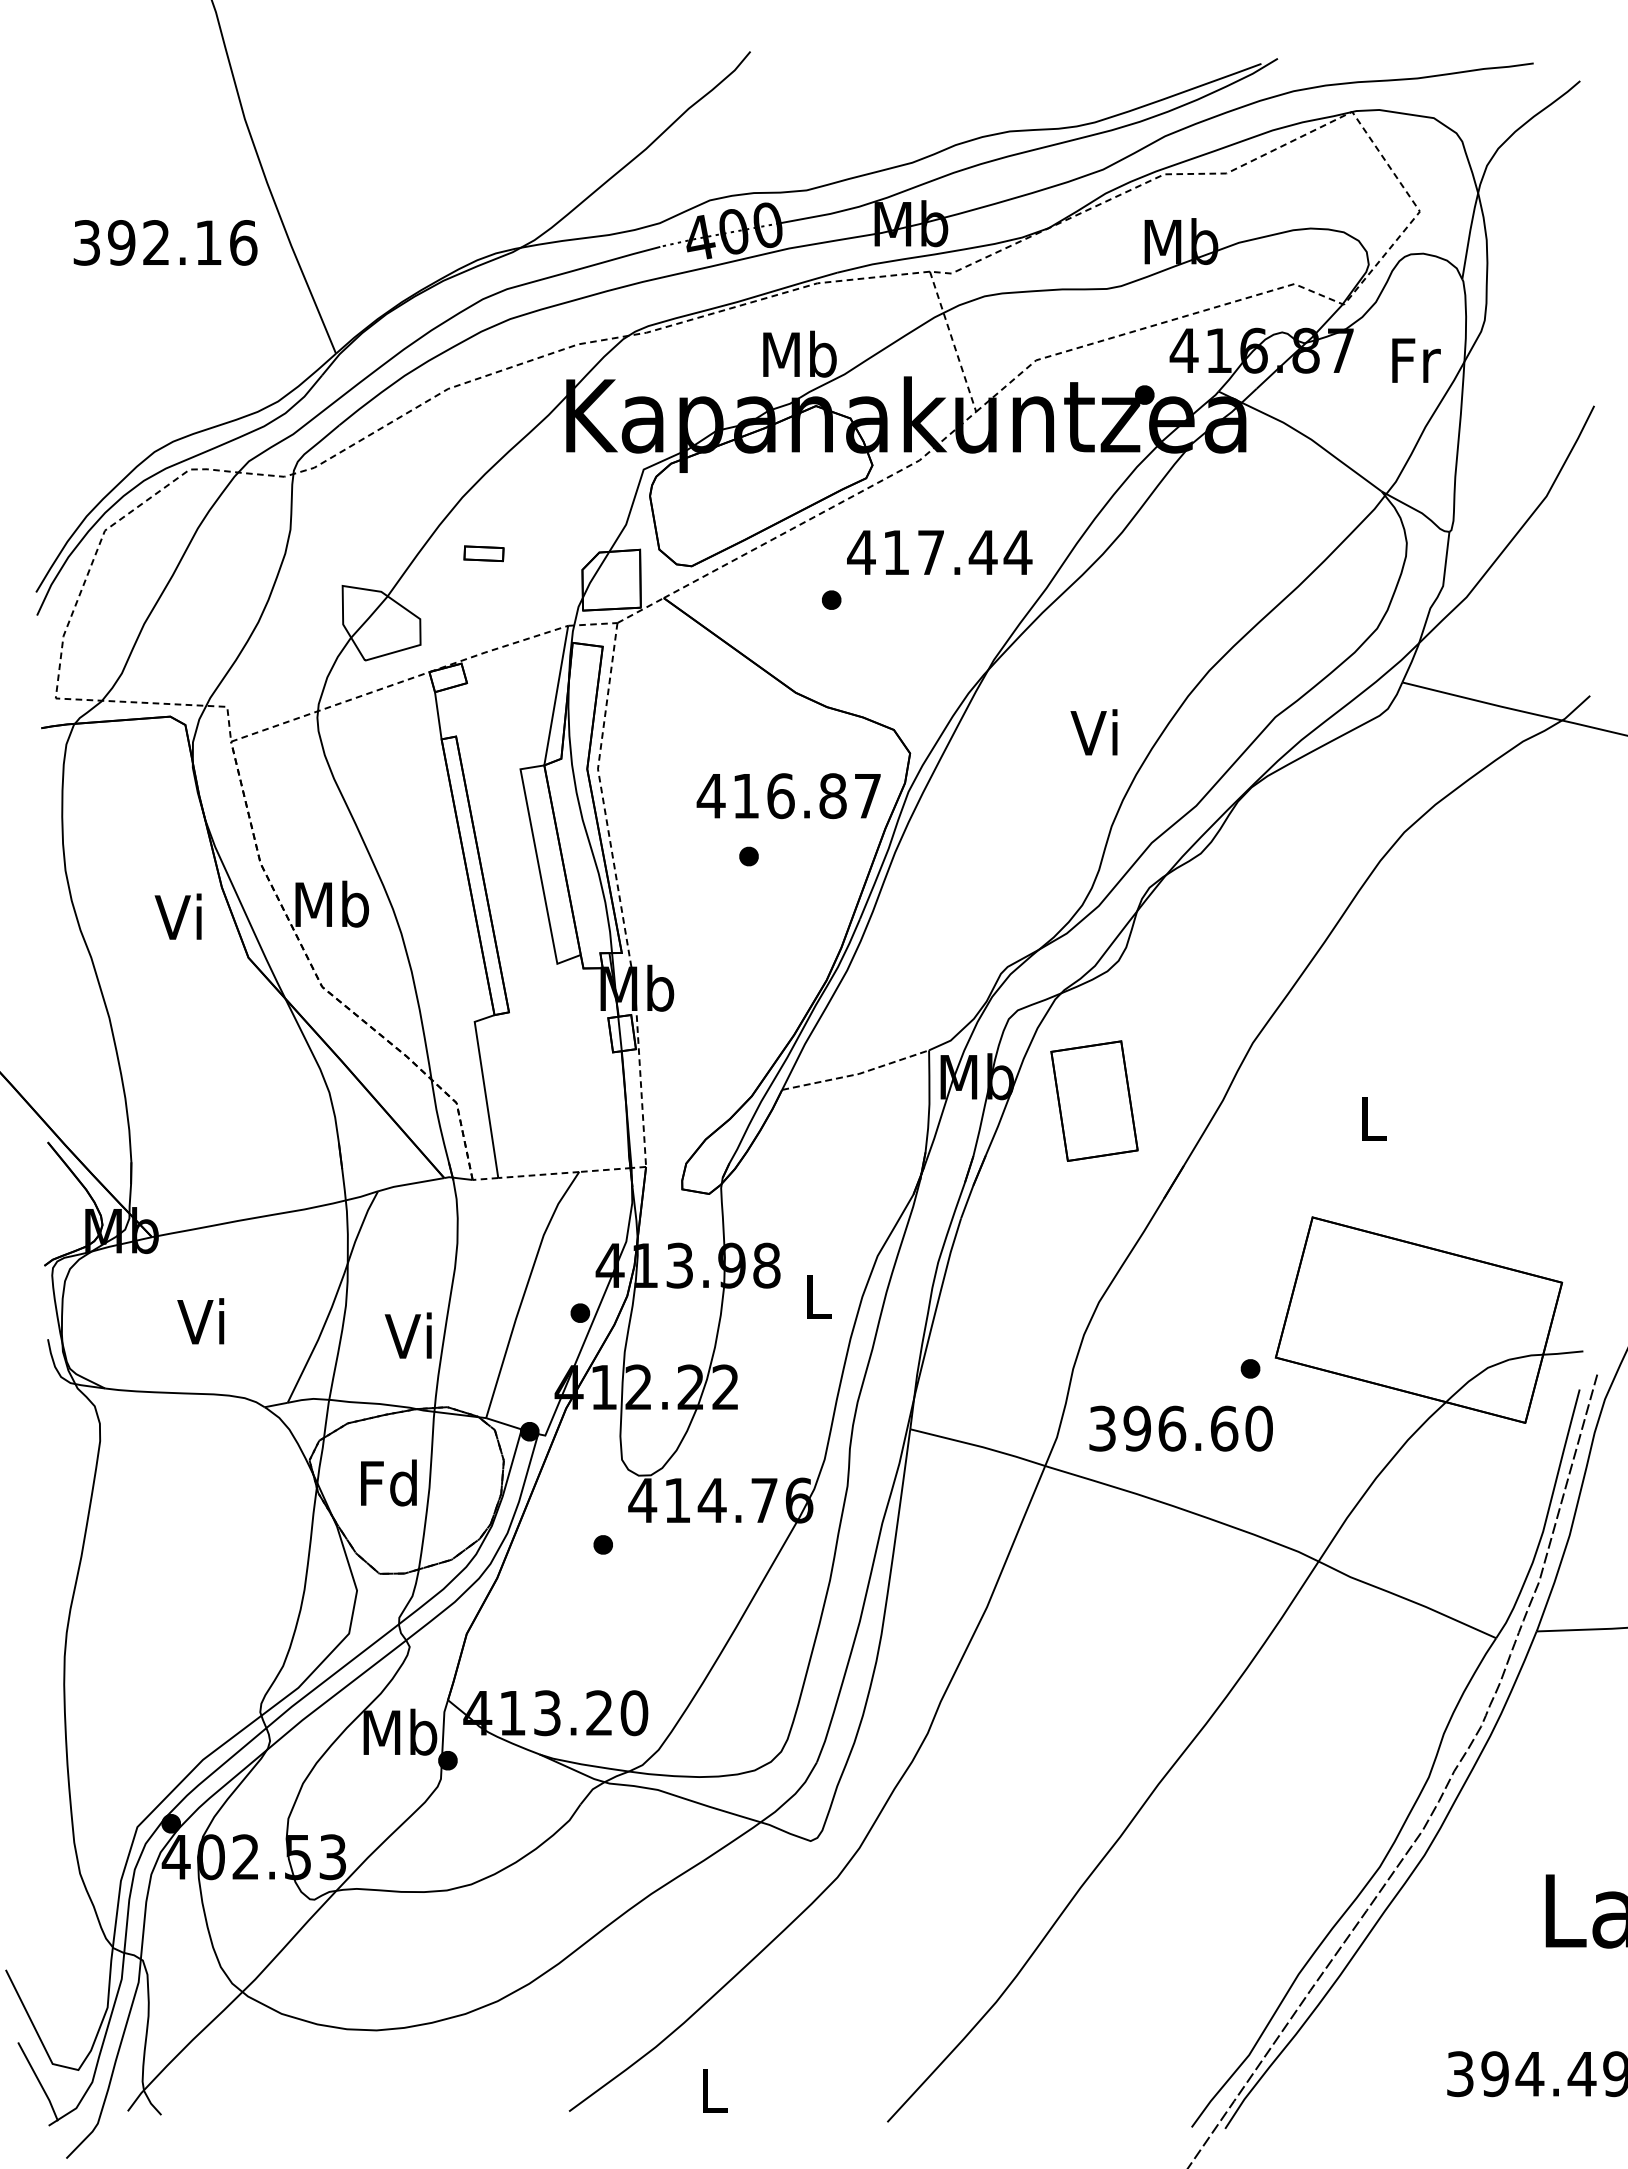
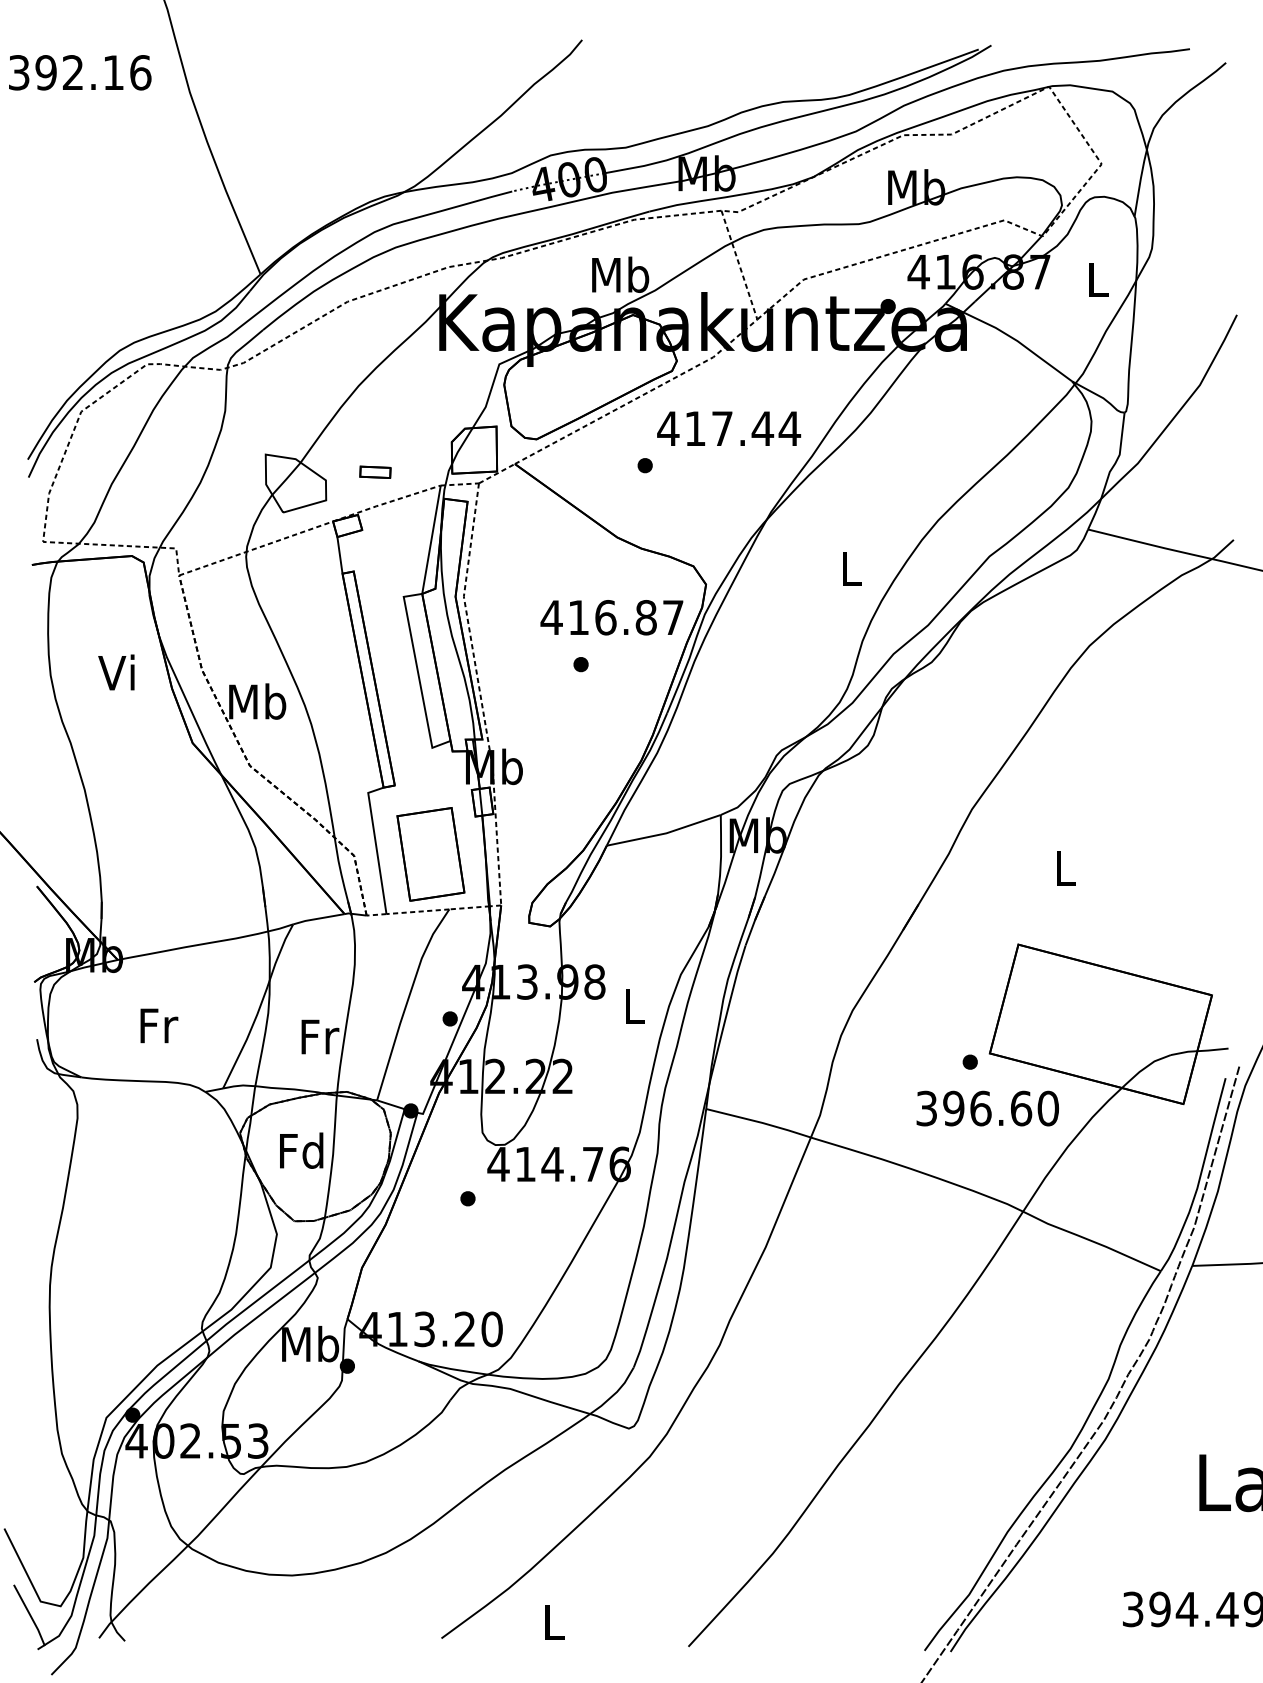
text: (165, 242) -> (80, 72), moved
text: (1416, 360) -> (1099, 279), Fr -> L
part: (483, 553) -> (375, 472), moved
text: (1093, 732) -> (848, 568), Vi -> L
text: (177, 916) -> (115, 672), moved
line: (857, 1074) -> (665, 833), dashed -> solid
part: (1094, 1100) -> (430, 853), moved
text: (203, 1321) -> (157, 1025), Vi -> Fr
text: (410, 1335) -> (318, 1036), Vi -> Fr
text: (1180, 1428) -> (987, 1108), moved

